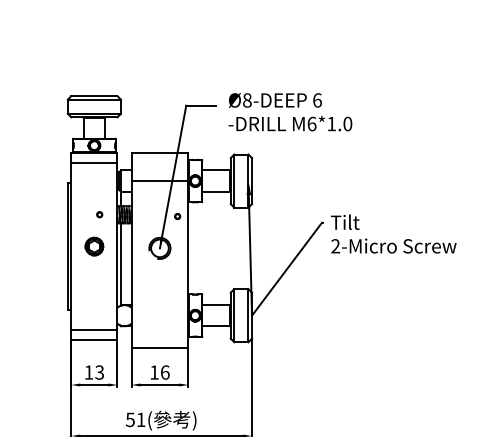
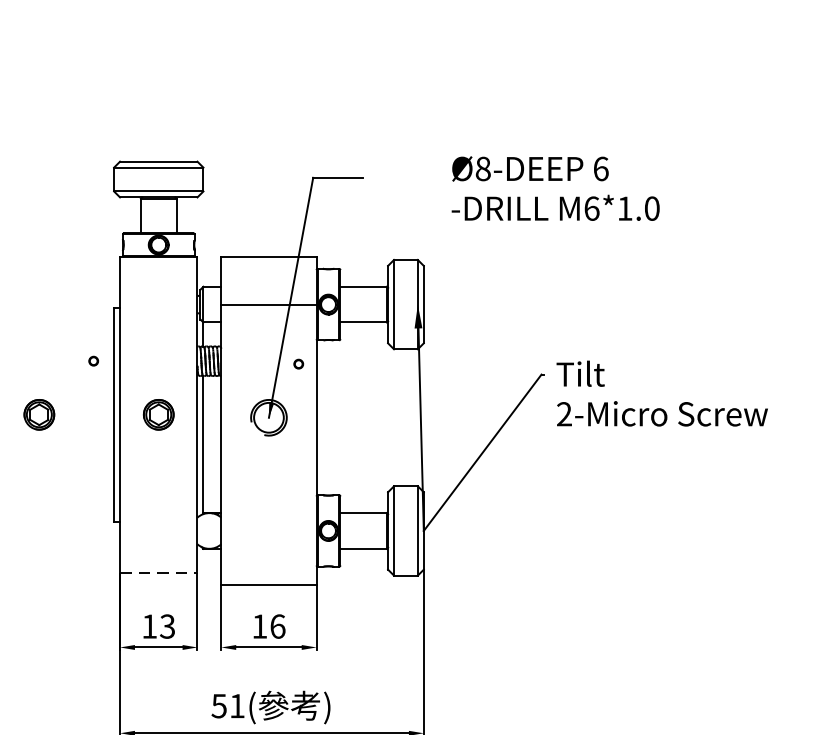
text: (290, 112) -> (555, 189), moved
line: (94, 163) -> (158, 275), removed
part: (99, 214) -> (93, 360), moved
part: (23, 246) -> (39, 414), added
line: (94, 329) -> (158, 554), removed
line: (94, 340) -> (158, 572), solid -> dashed

